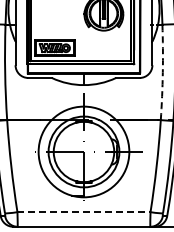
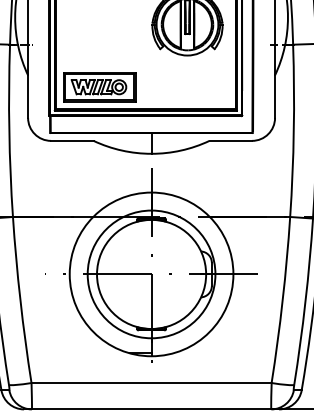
arc: (162, 72) -> (293, 131), dashed -> solid
line: (84, 212) -> (152, 383), dashed -> solid

